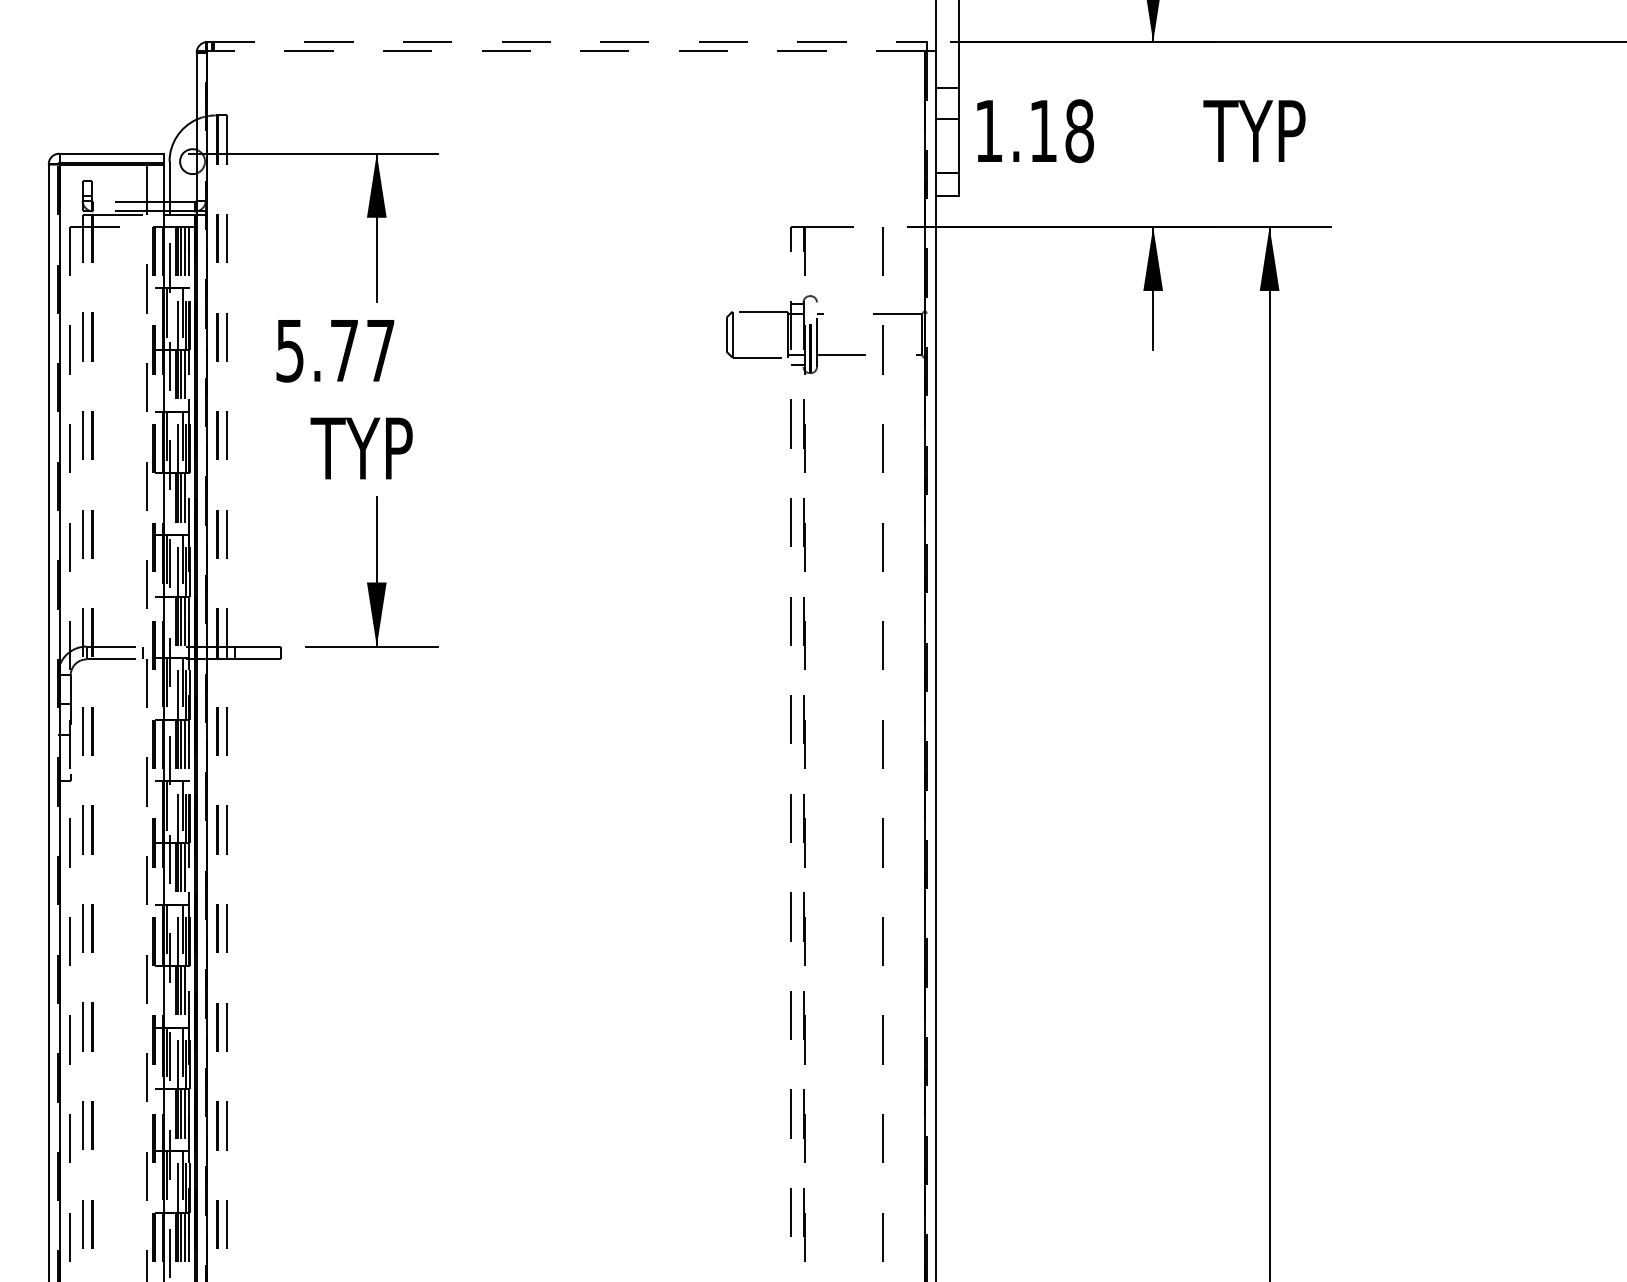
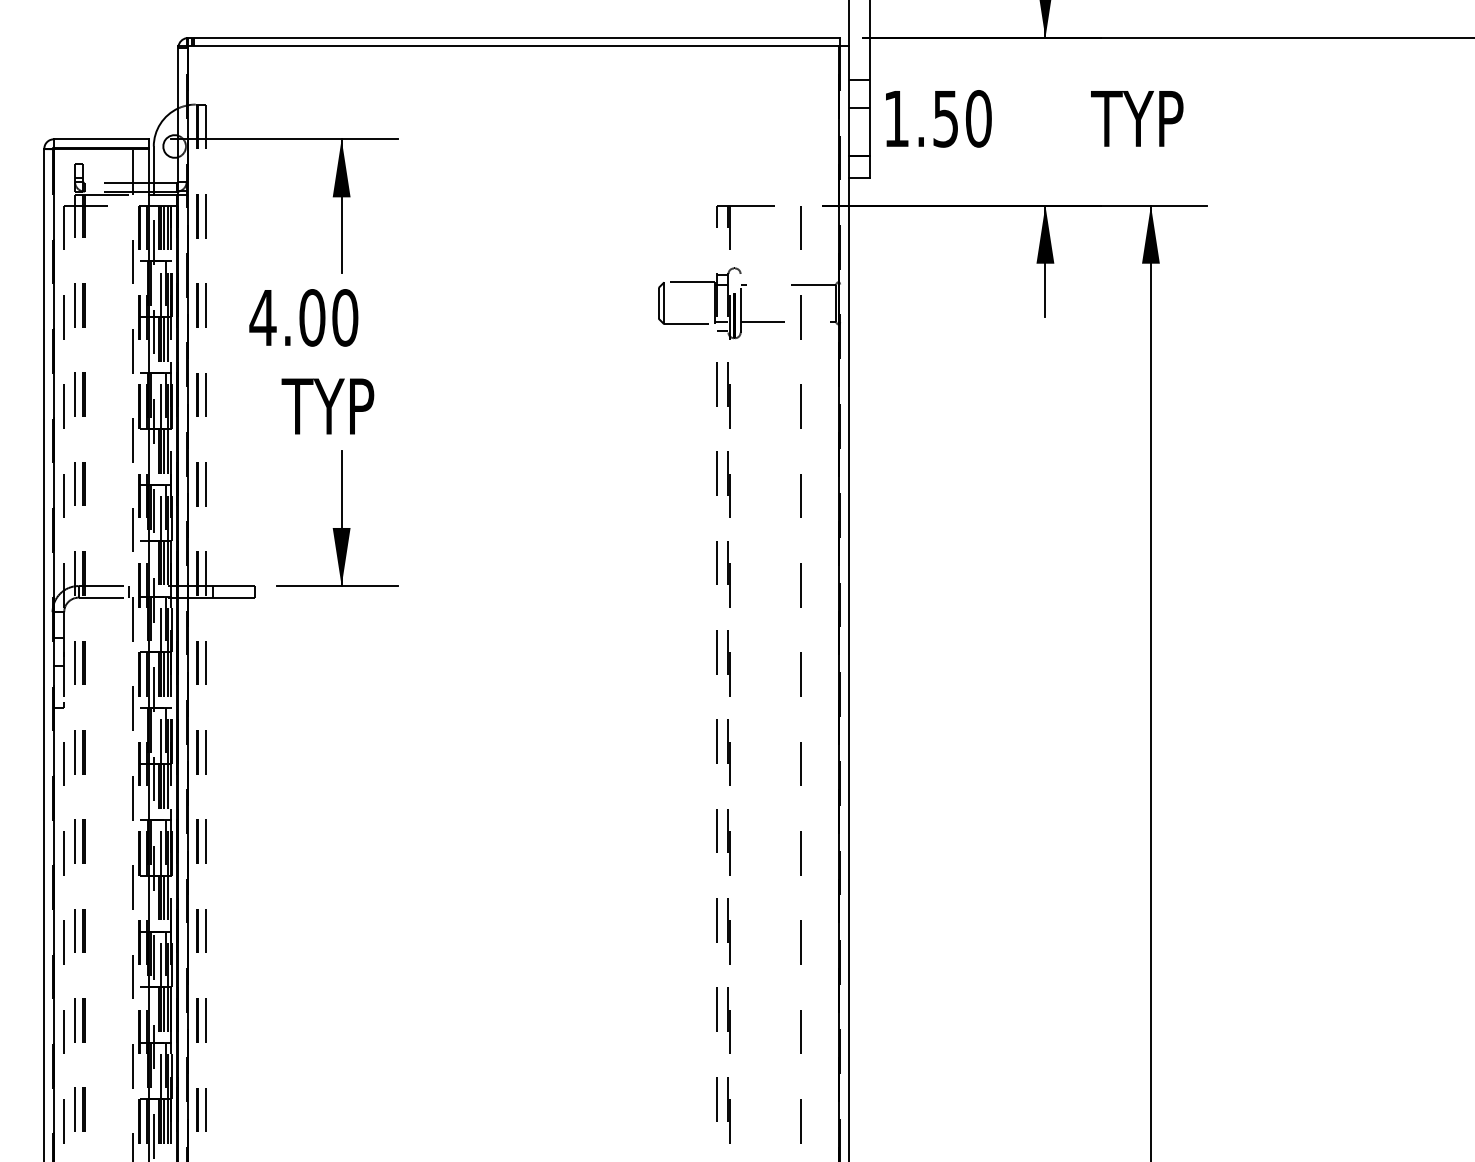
line: (566, 42) -> (513, 38), dashed -> solid
line: (565, 51) -> (512, 46), dashed -> solid
text: (1061, 130) -> (962, 118), 1.18 -> 1.50
text: (334, 350) -> (303, 317), 5.77 -> 4.00

